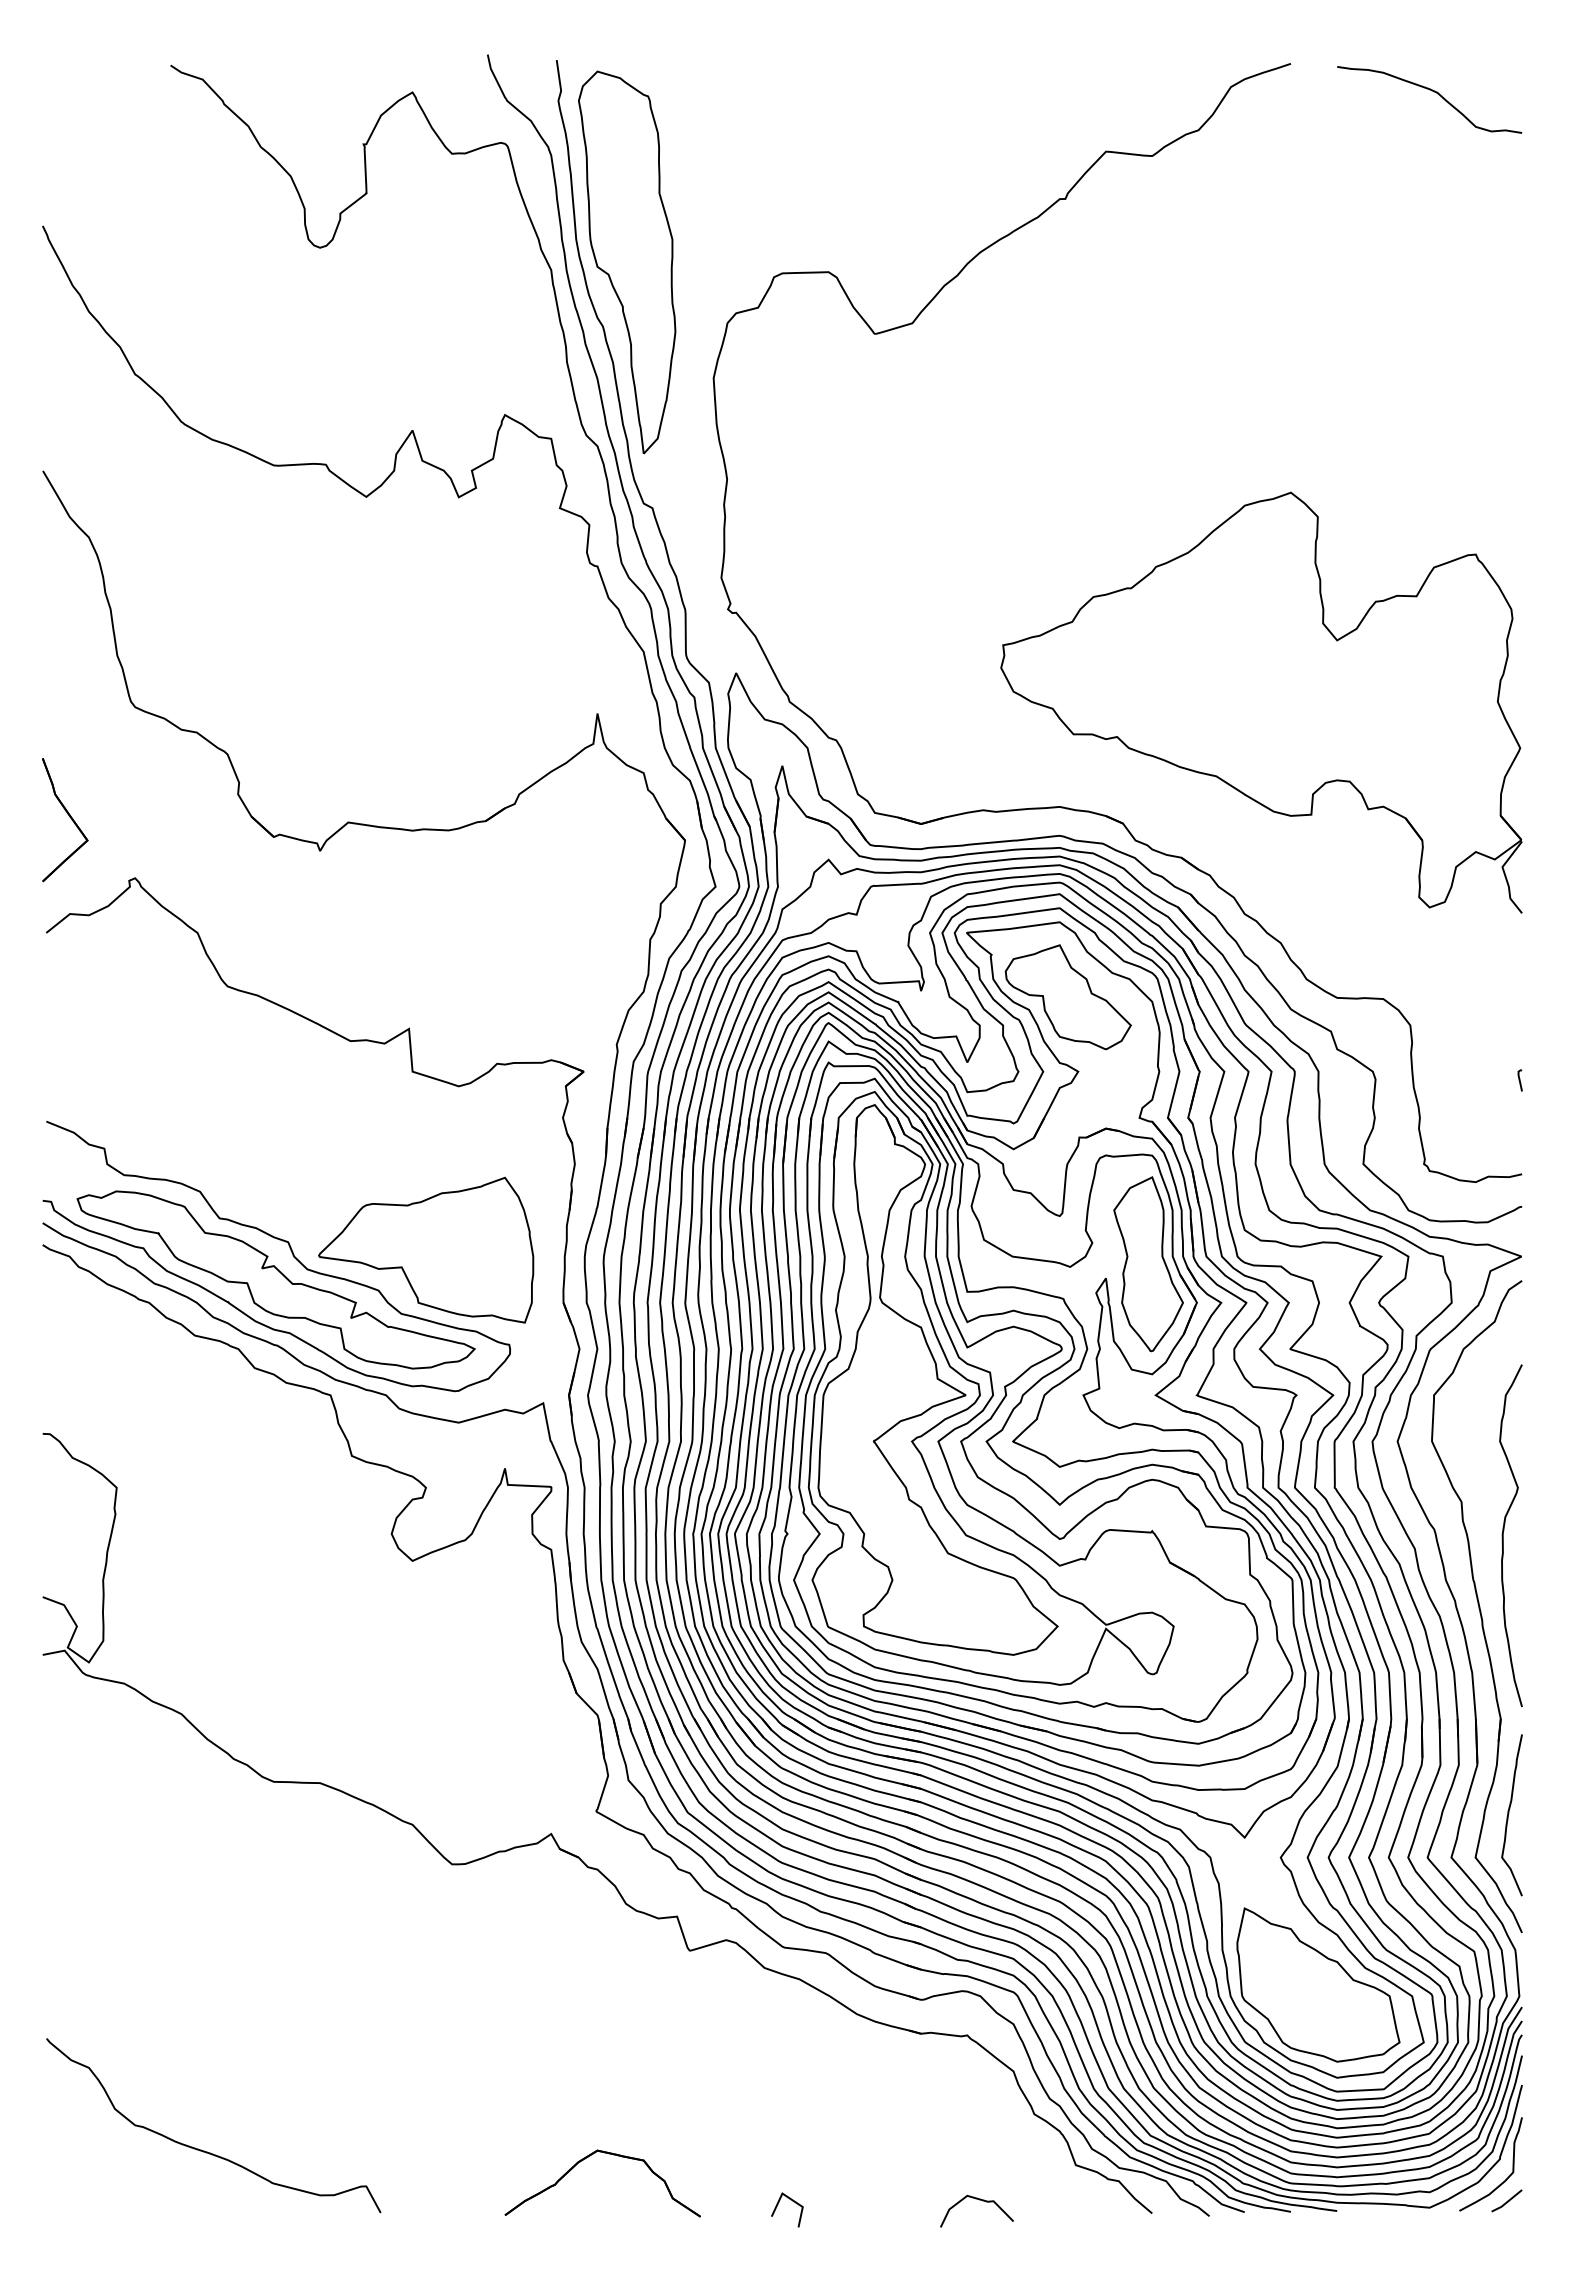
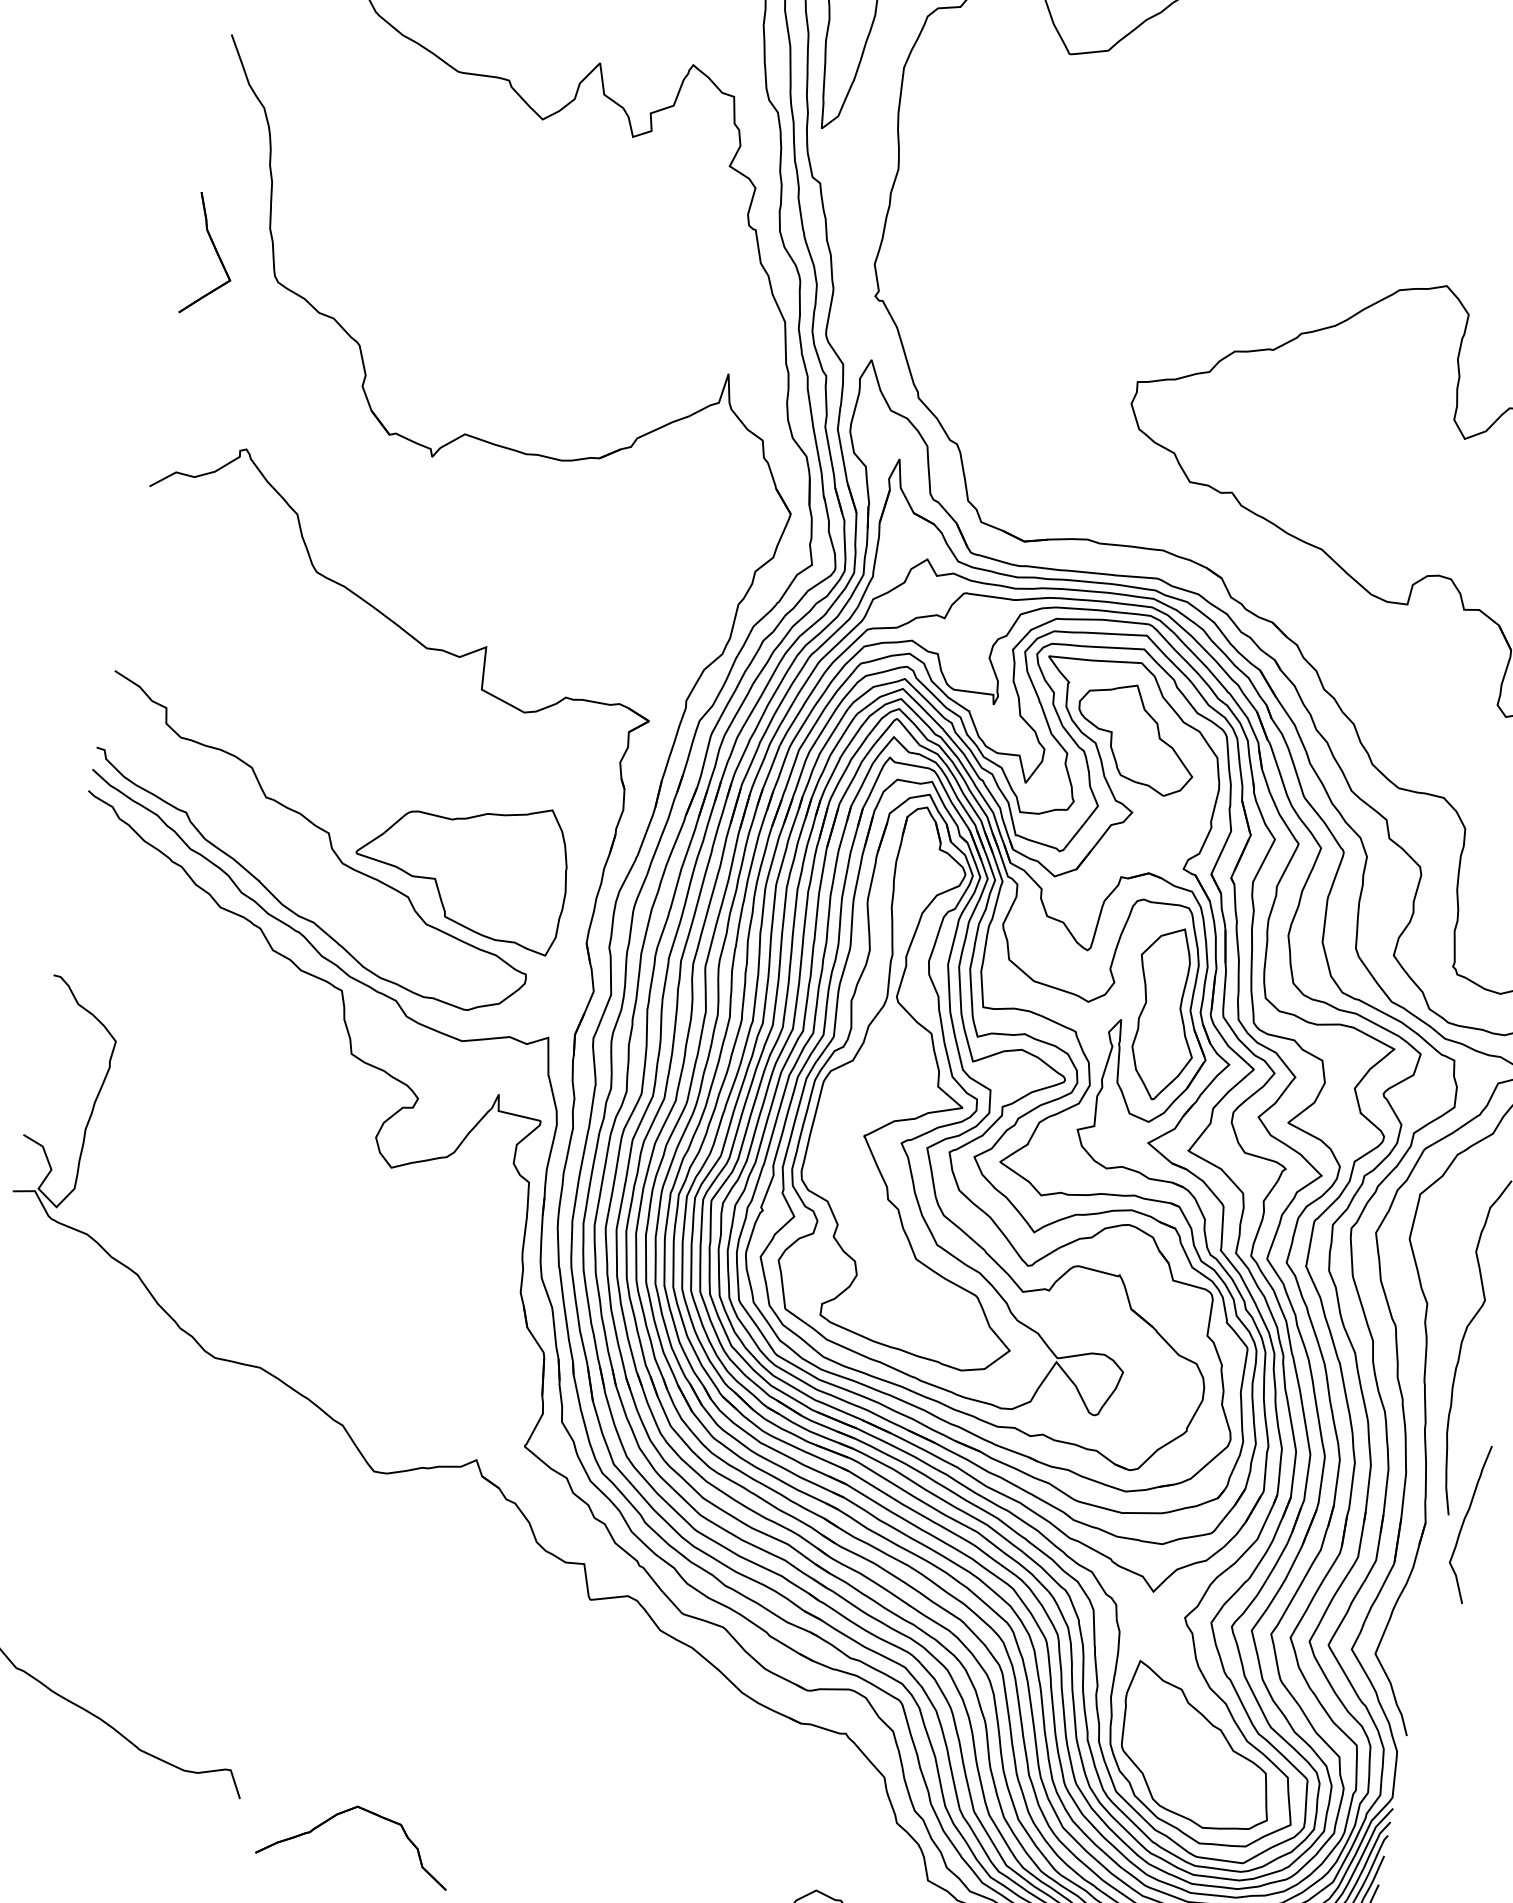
part: (65, 820) -> (212, 257), moved
part: (275, 1279) -> (309, 867), removed
curve: (1509, 1813) -> (1465, 1520), moved
part: (585, 2159) -> (344, 1813), moved
line: (792, 2201) -> (644, 1863), removed

